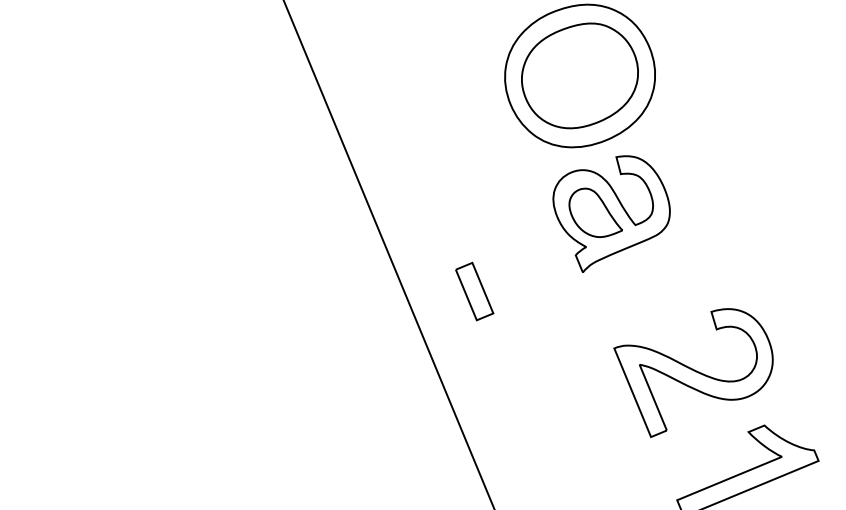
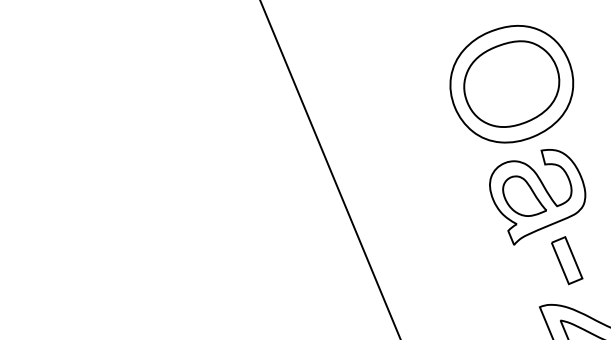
part: (474, 291) -> (566, 260), moved

